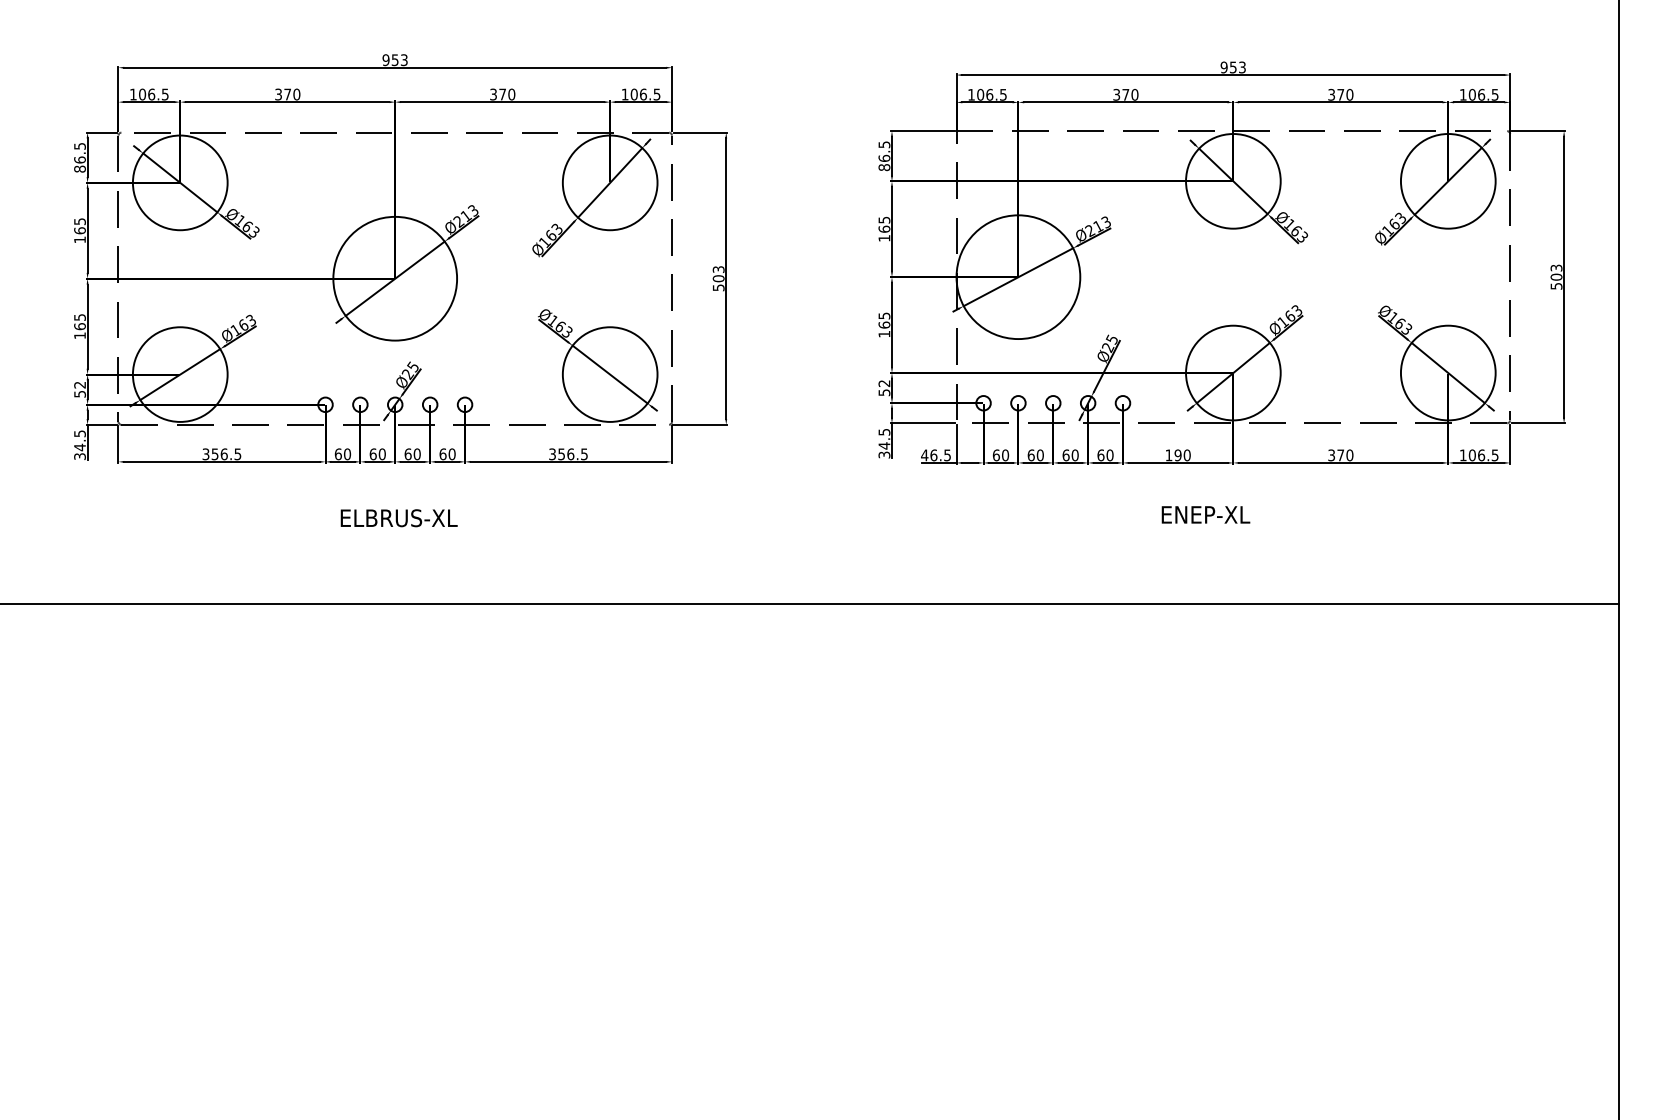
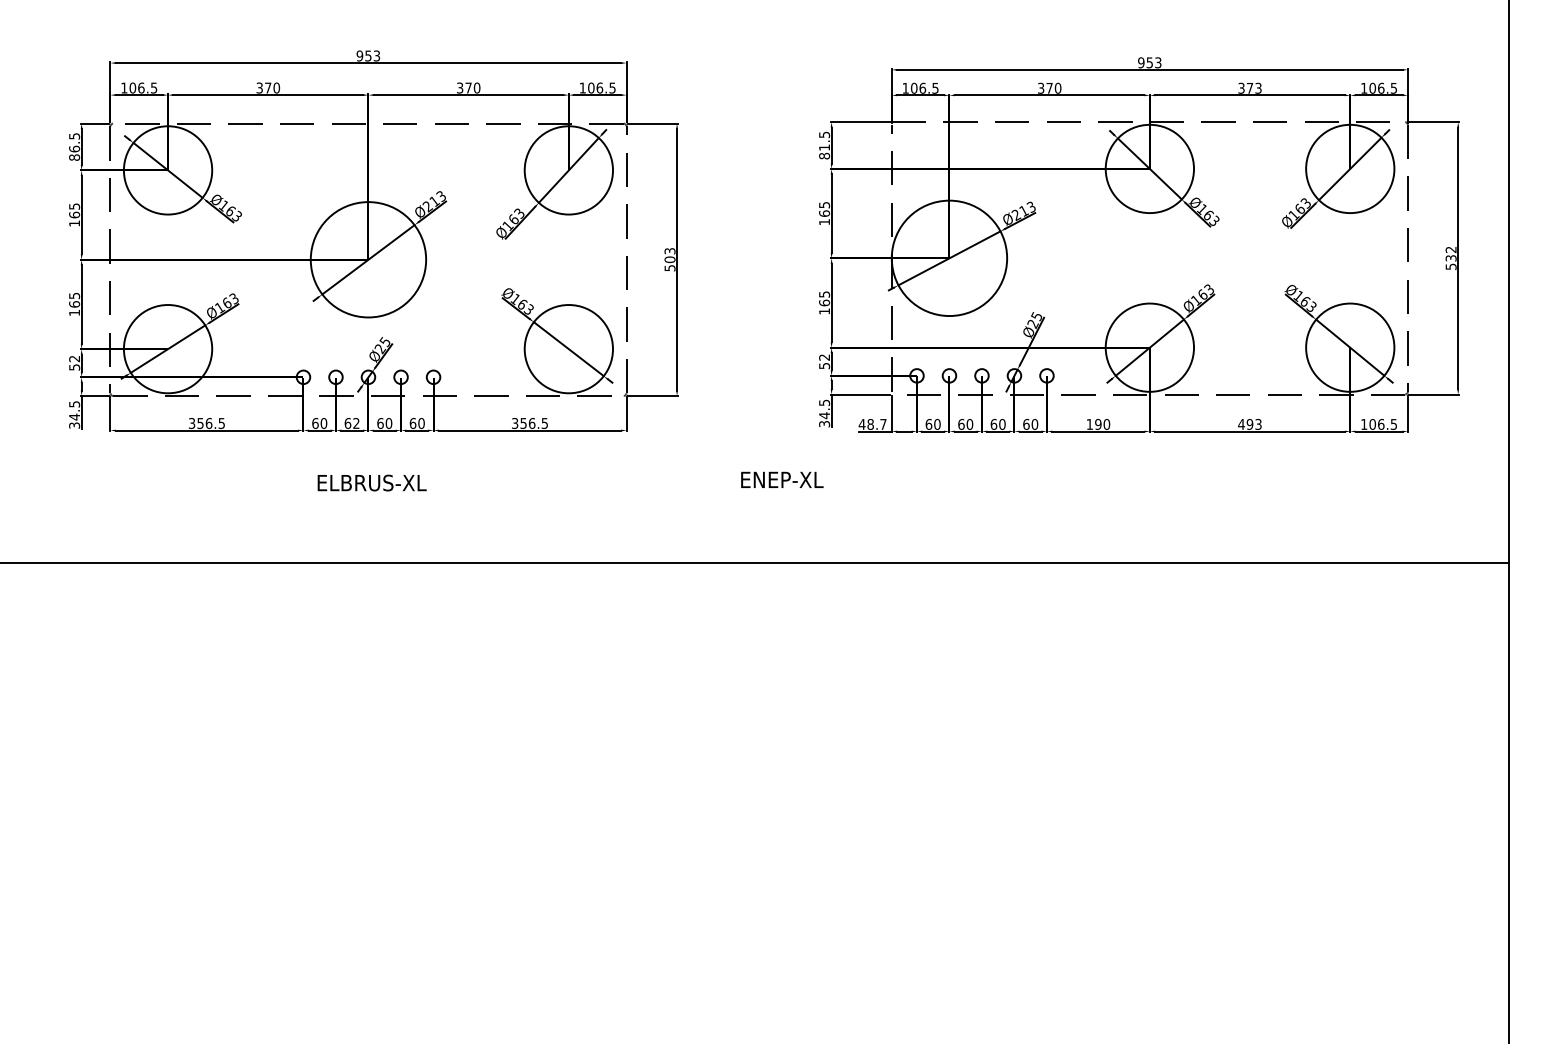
text: (1349, 93) -> (1258, 87), 370 -> 373
text: (884, 158) -> (824, 147), 86.5 -> 81.5
text: (1555, 272) -> (1450, 253), 503 -> 532
text: (382, 454) -> (356, 423), 60 -> 62
text: (1340, 454) -> (1249, 423), 370 -> 493
text: (940, 455) -> (876, 424), 46.5 -> 48.7
text: (1206, 514) -> (782, 479), moved

